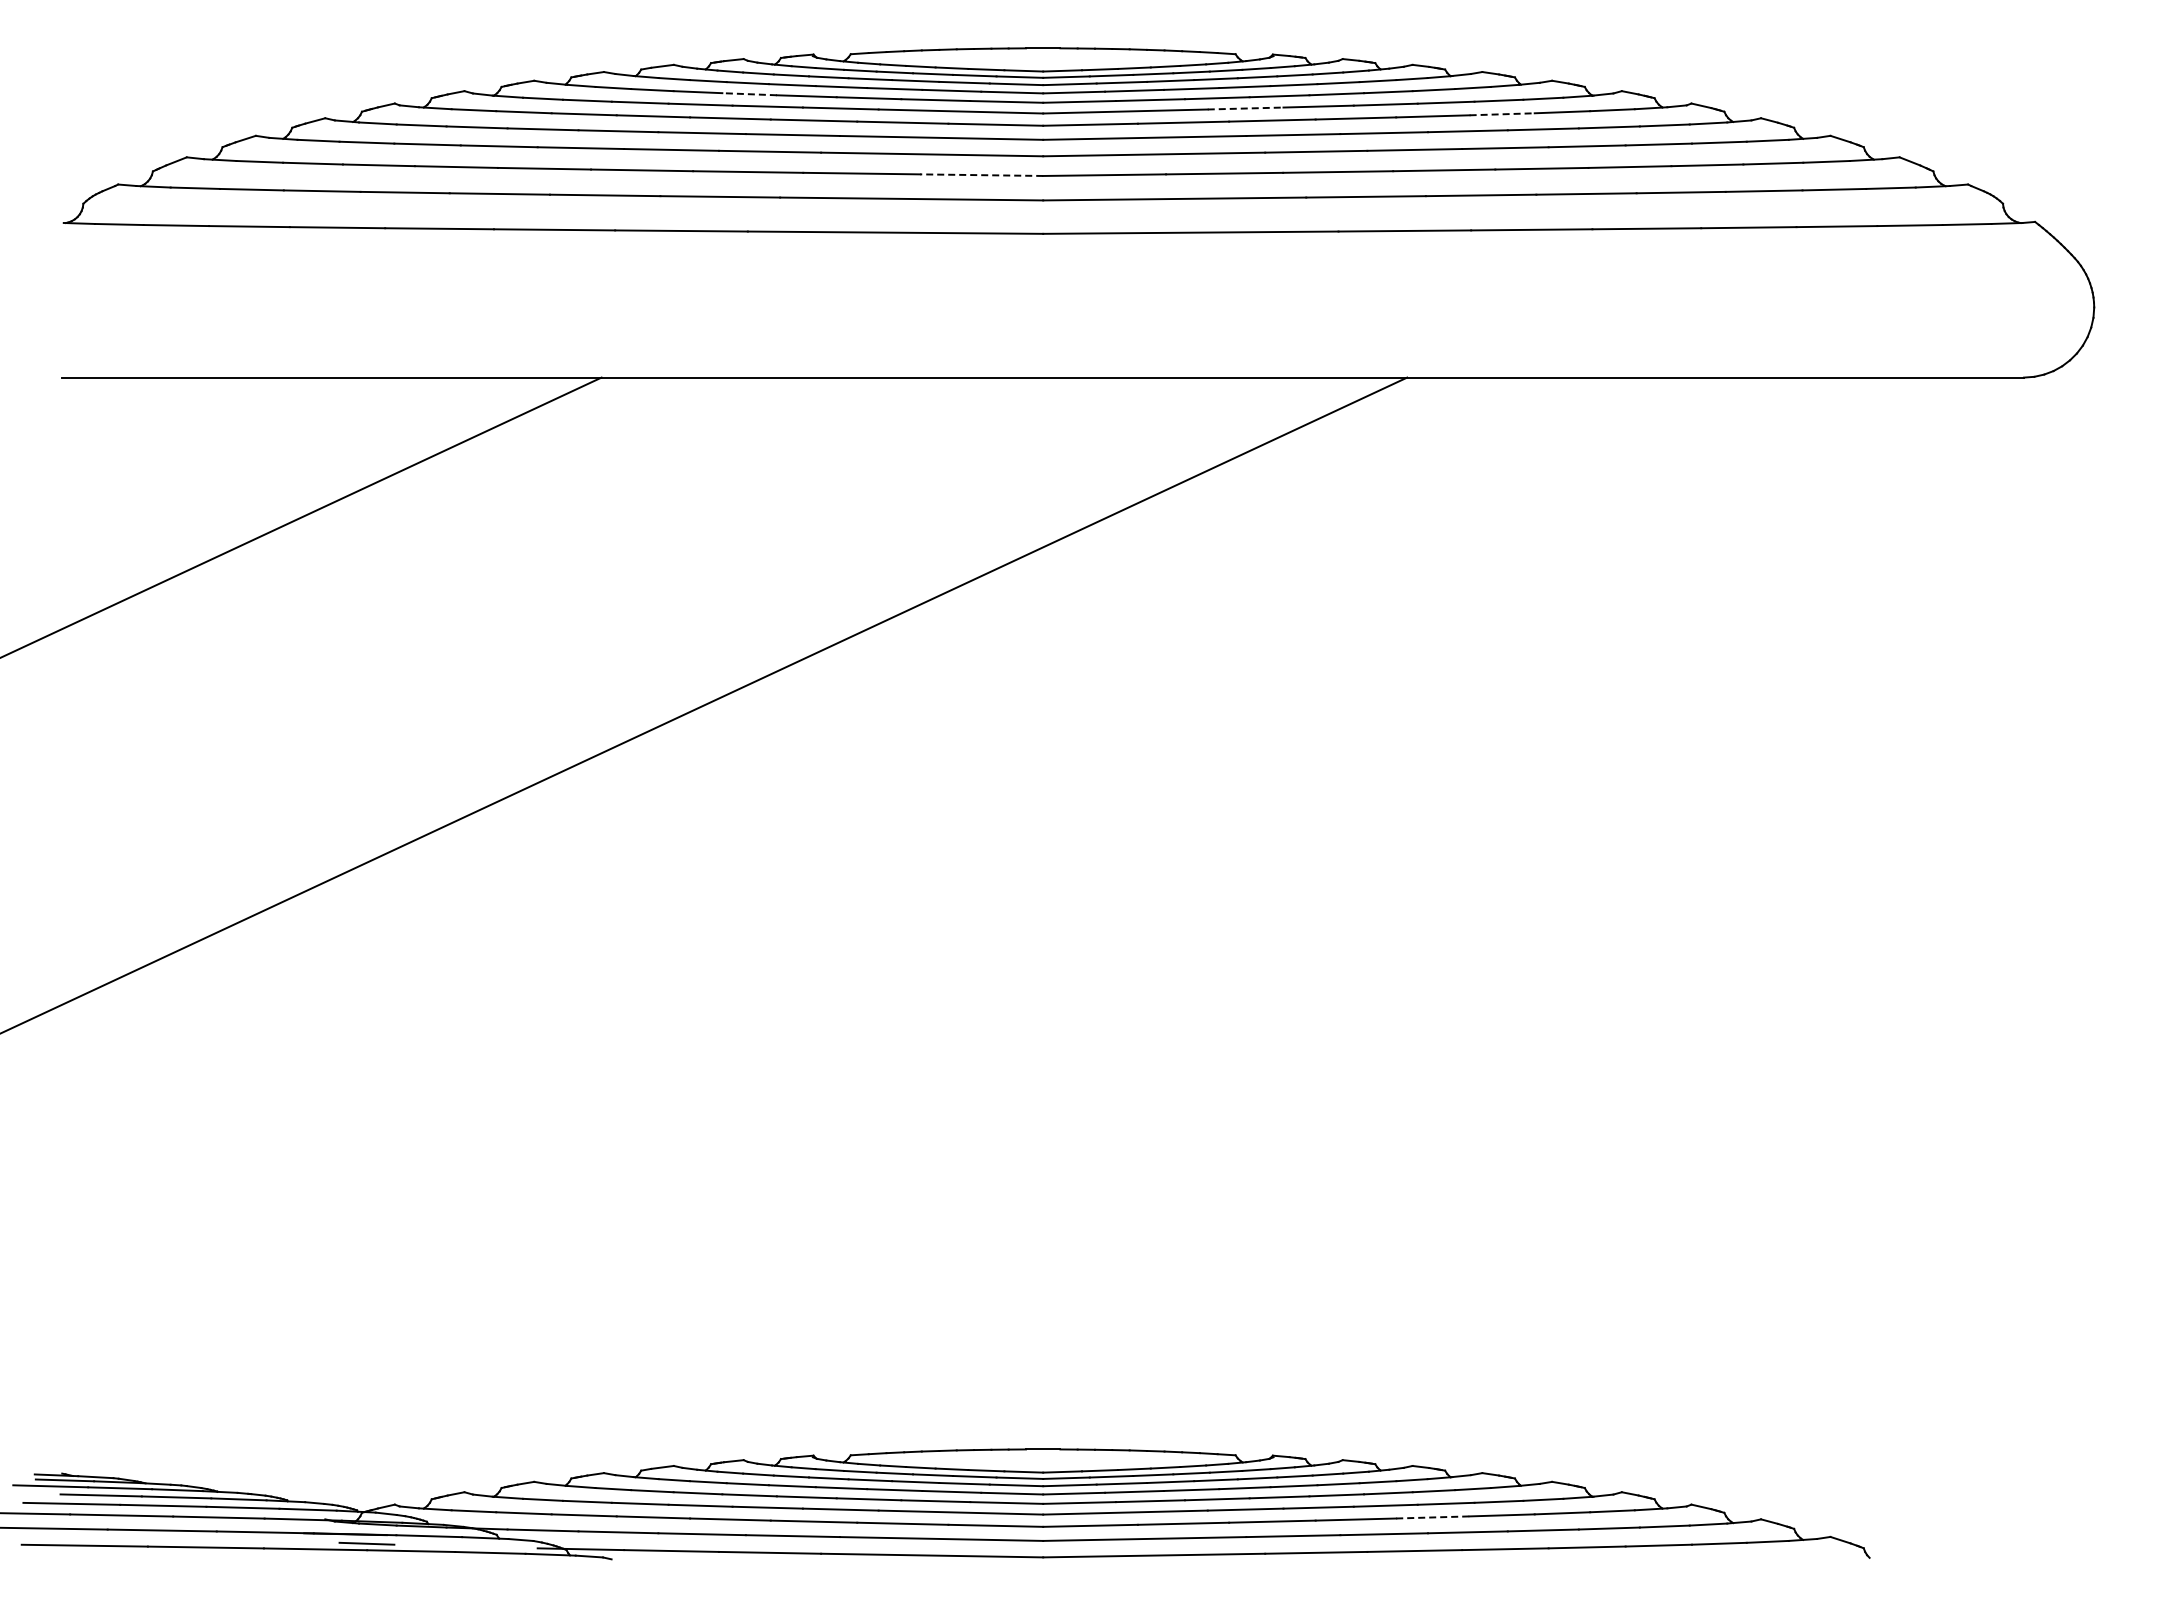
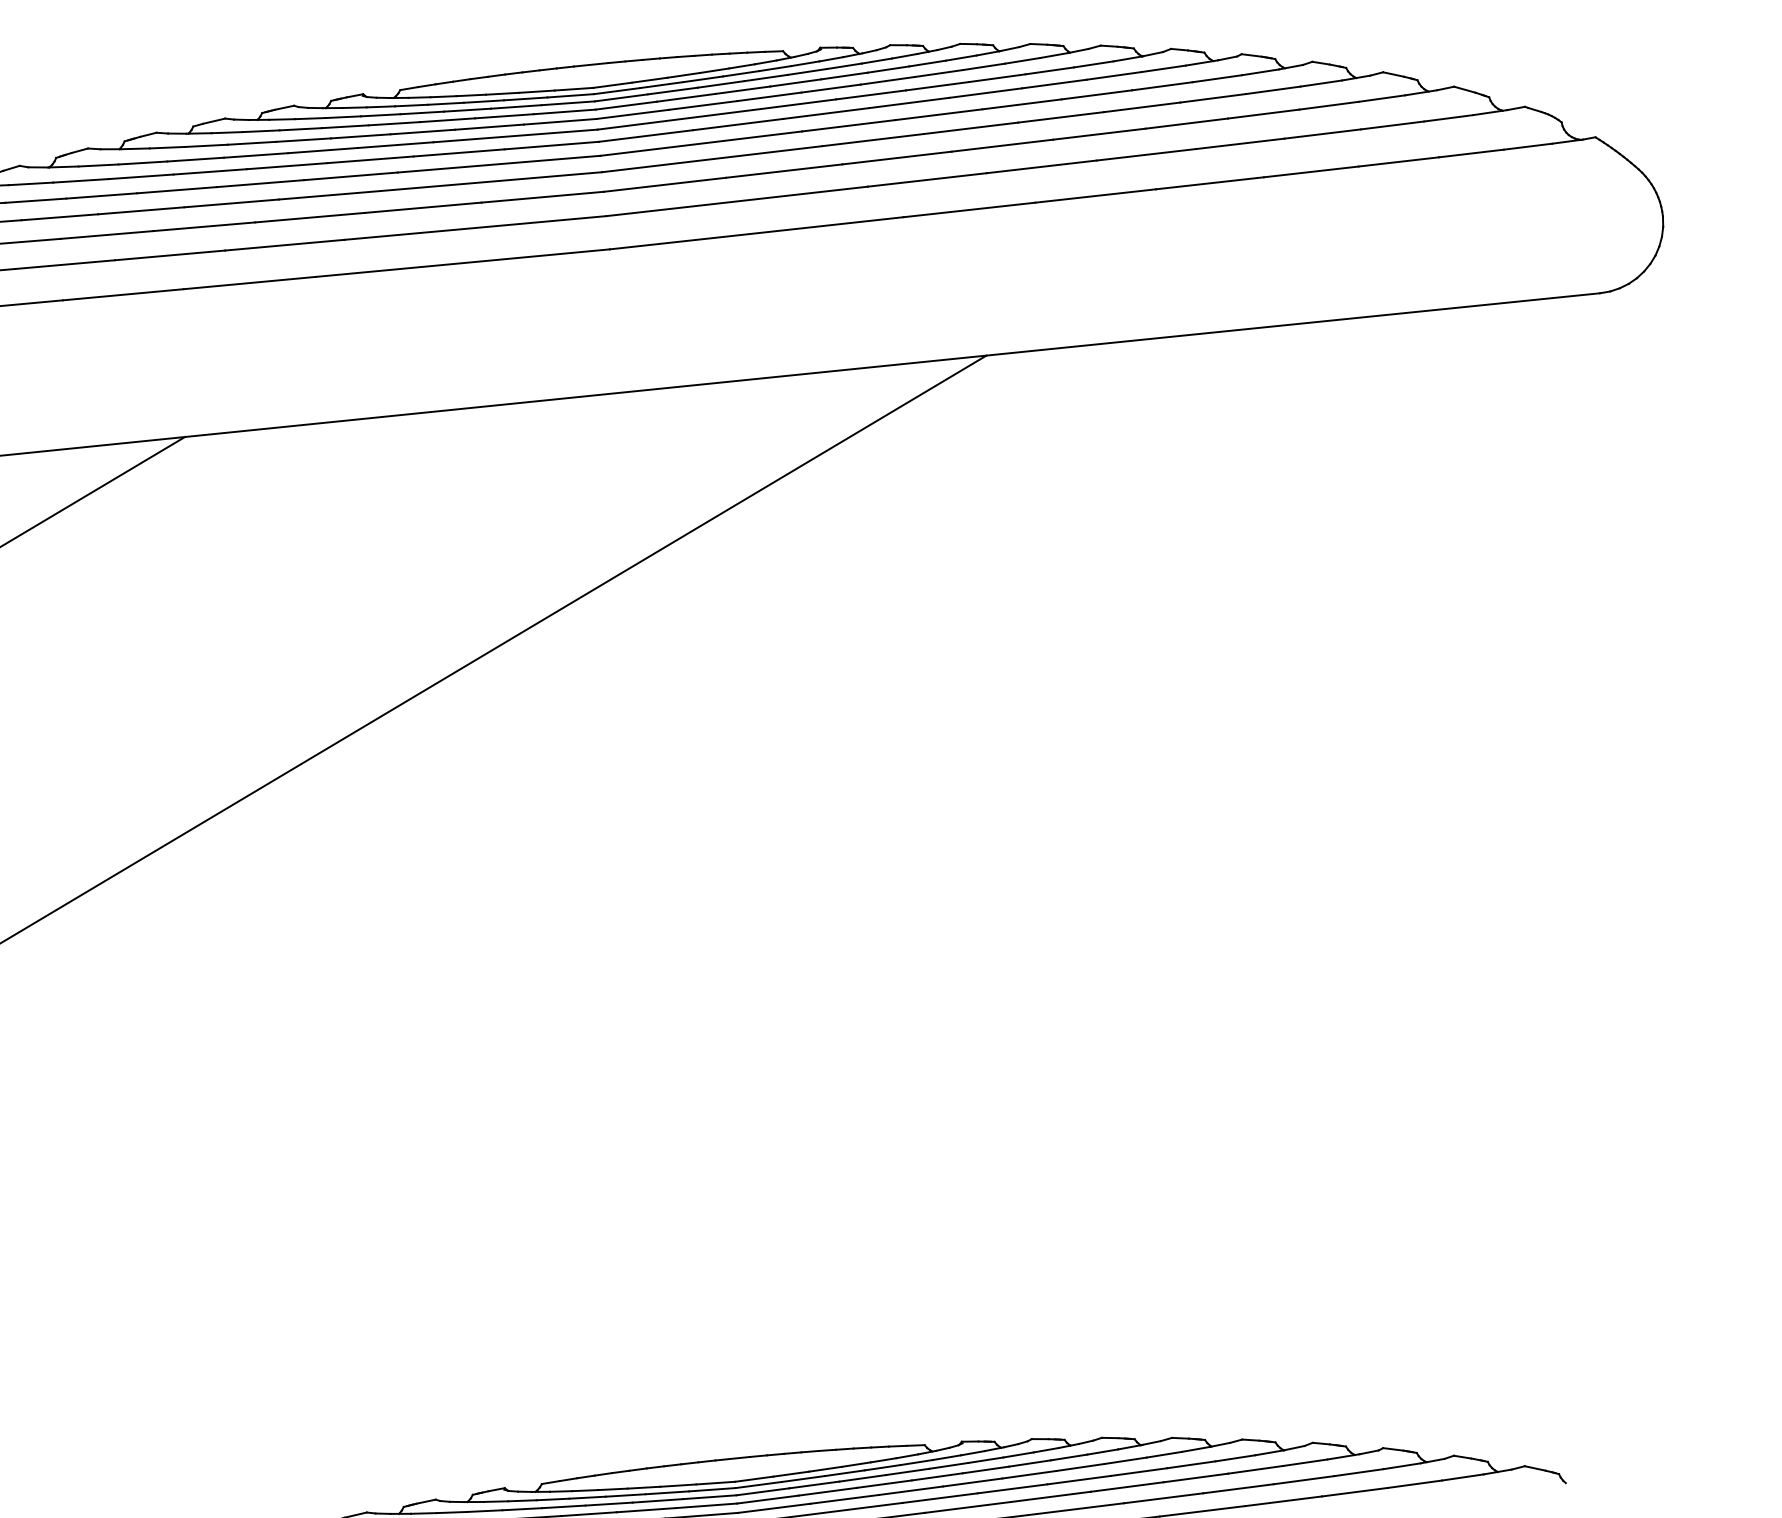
line: (749, 94) -> (303, 140), dashed -> solid
line: (1245, 108) -> (798, 104), dashed -> solid
line: (1502, 114) -> (1054, 84), dashed -> solid
line: (981, 175) -> (542, 197), dashed -> solid
line: (1432, 1517) -> (1126, 1487), dashed -> solid

